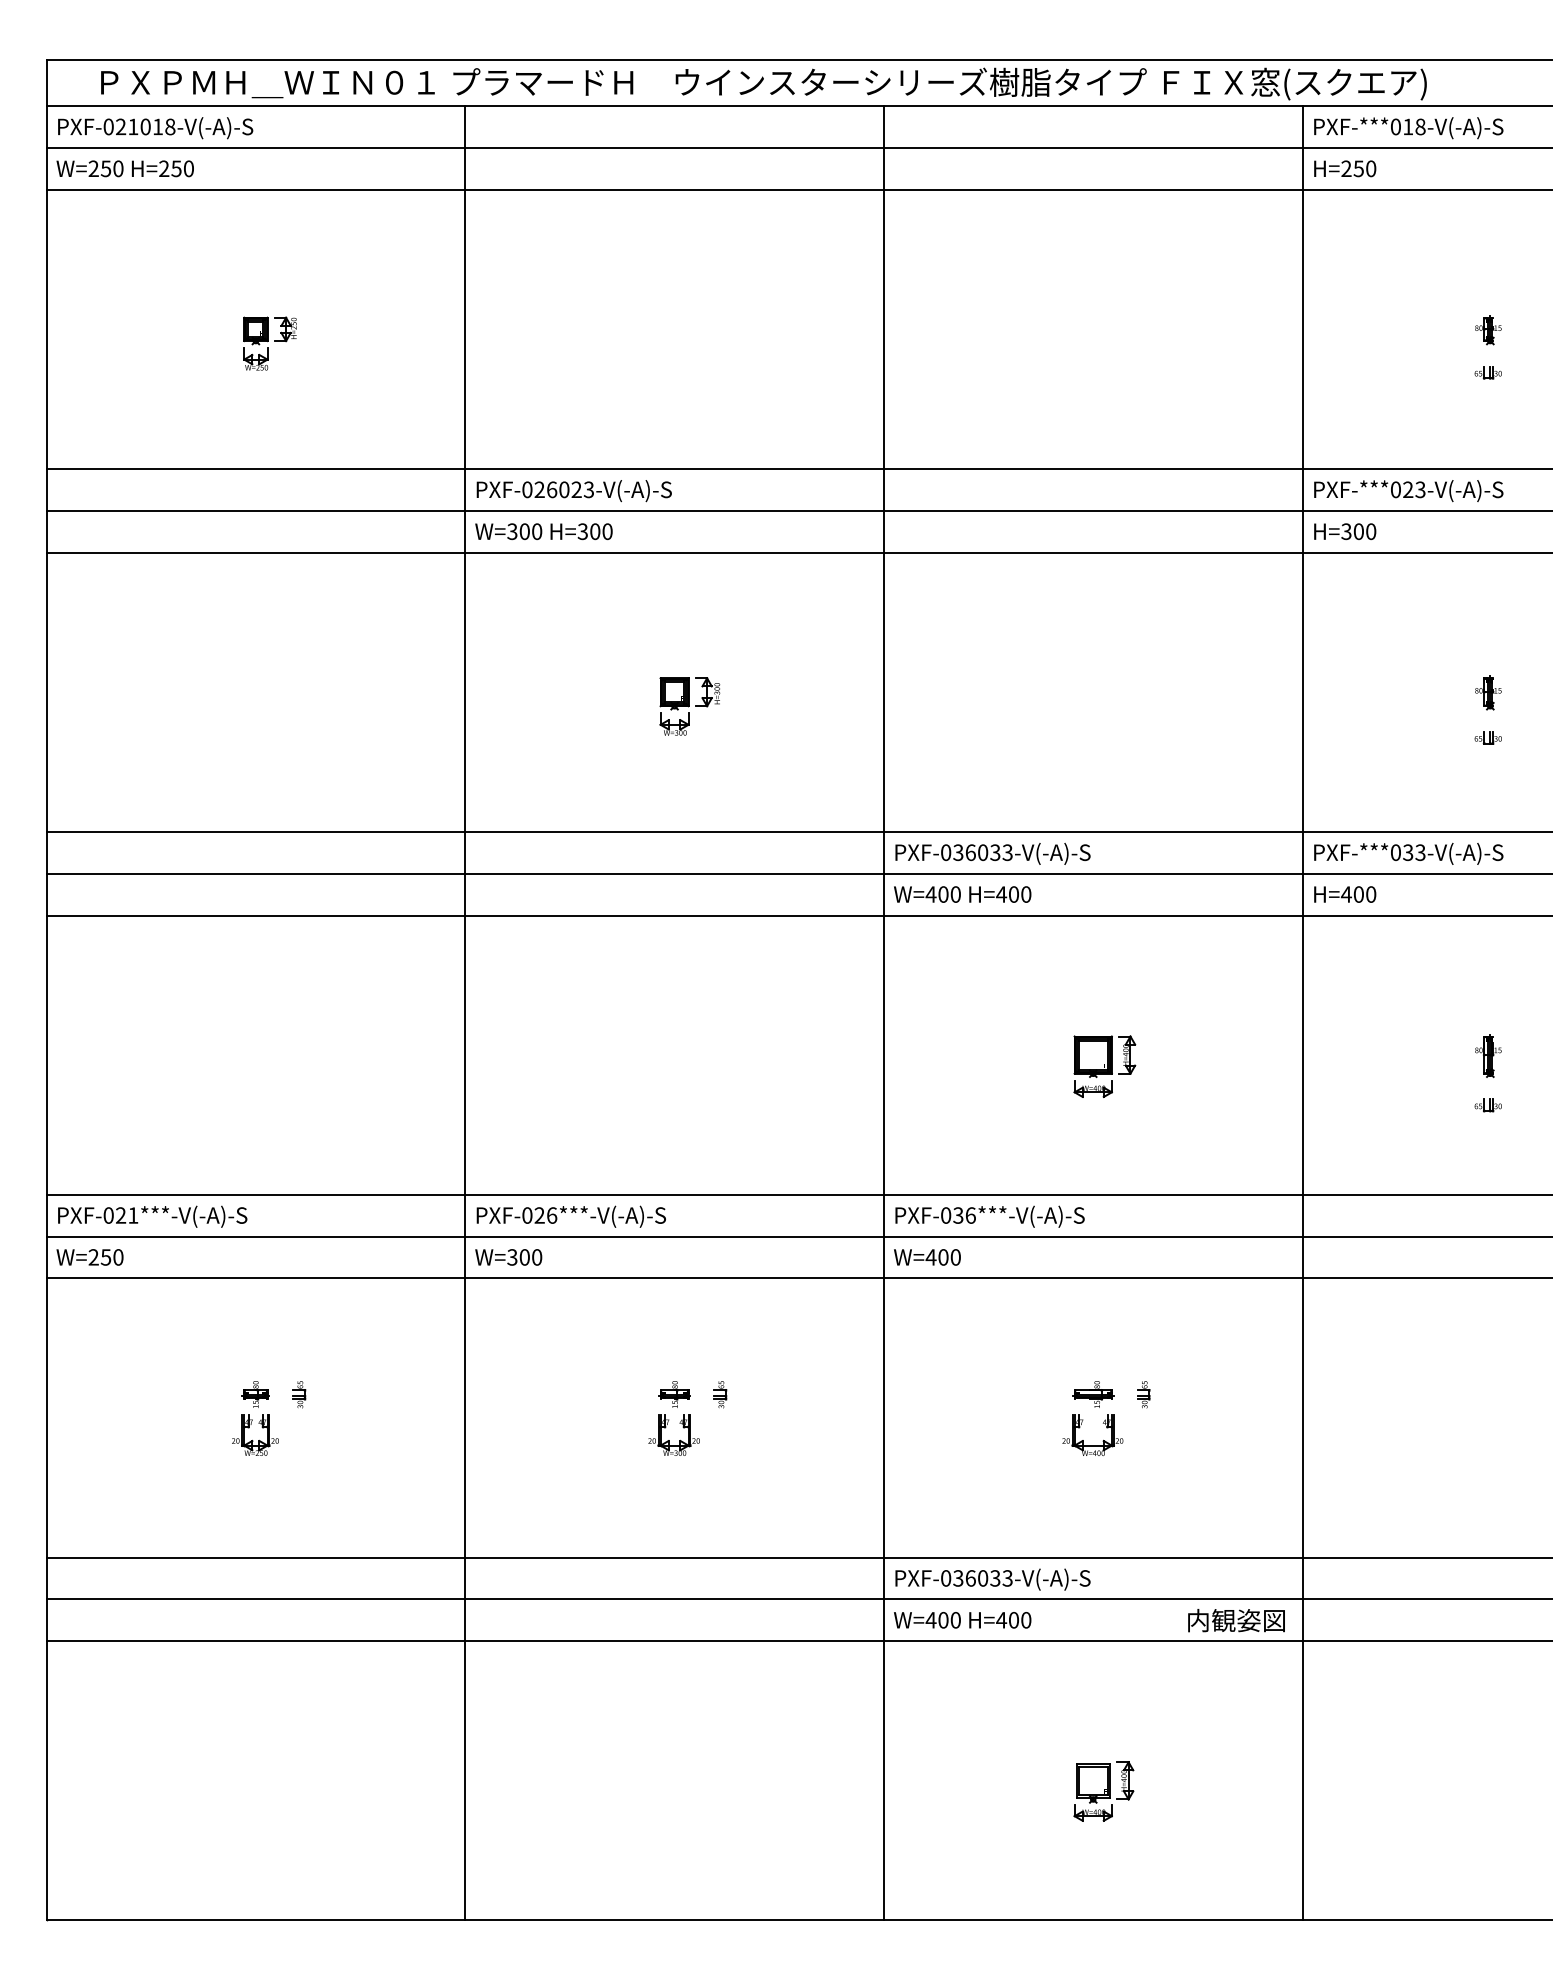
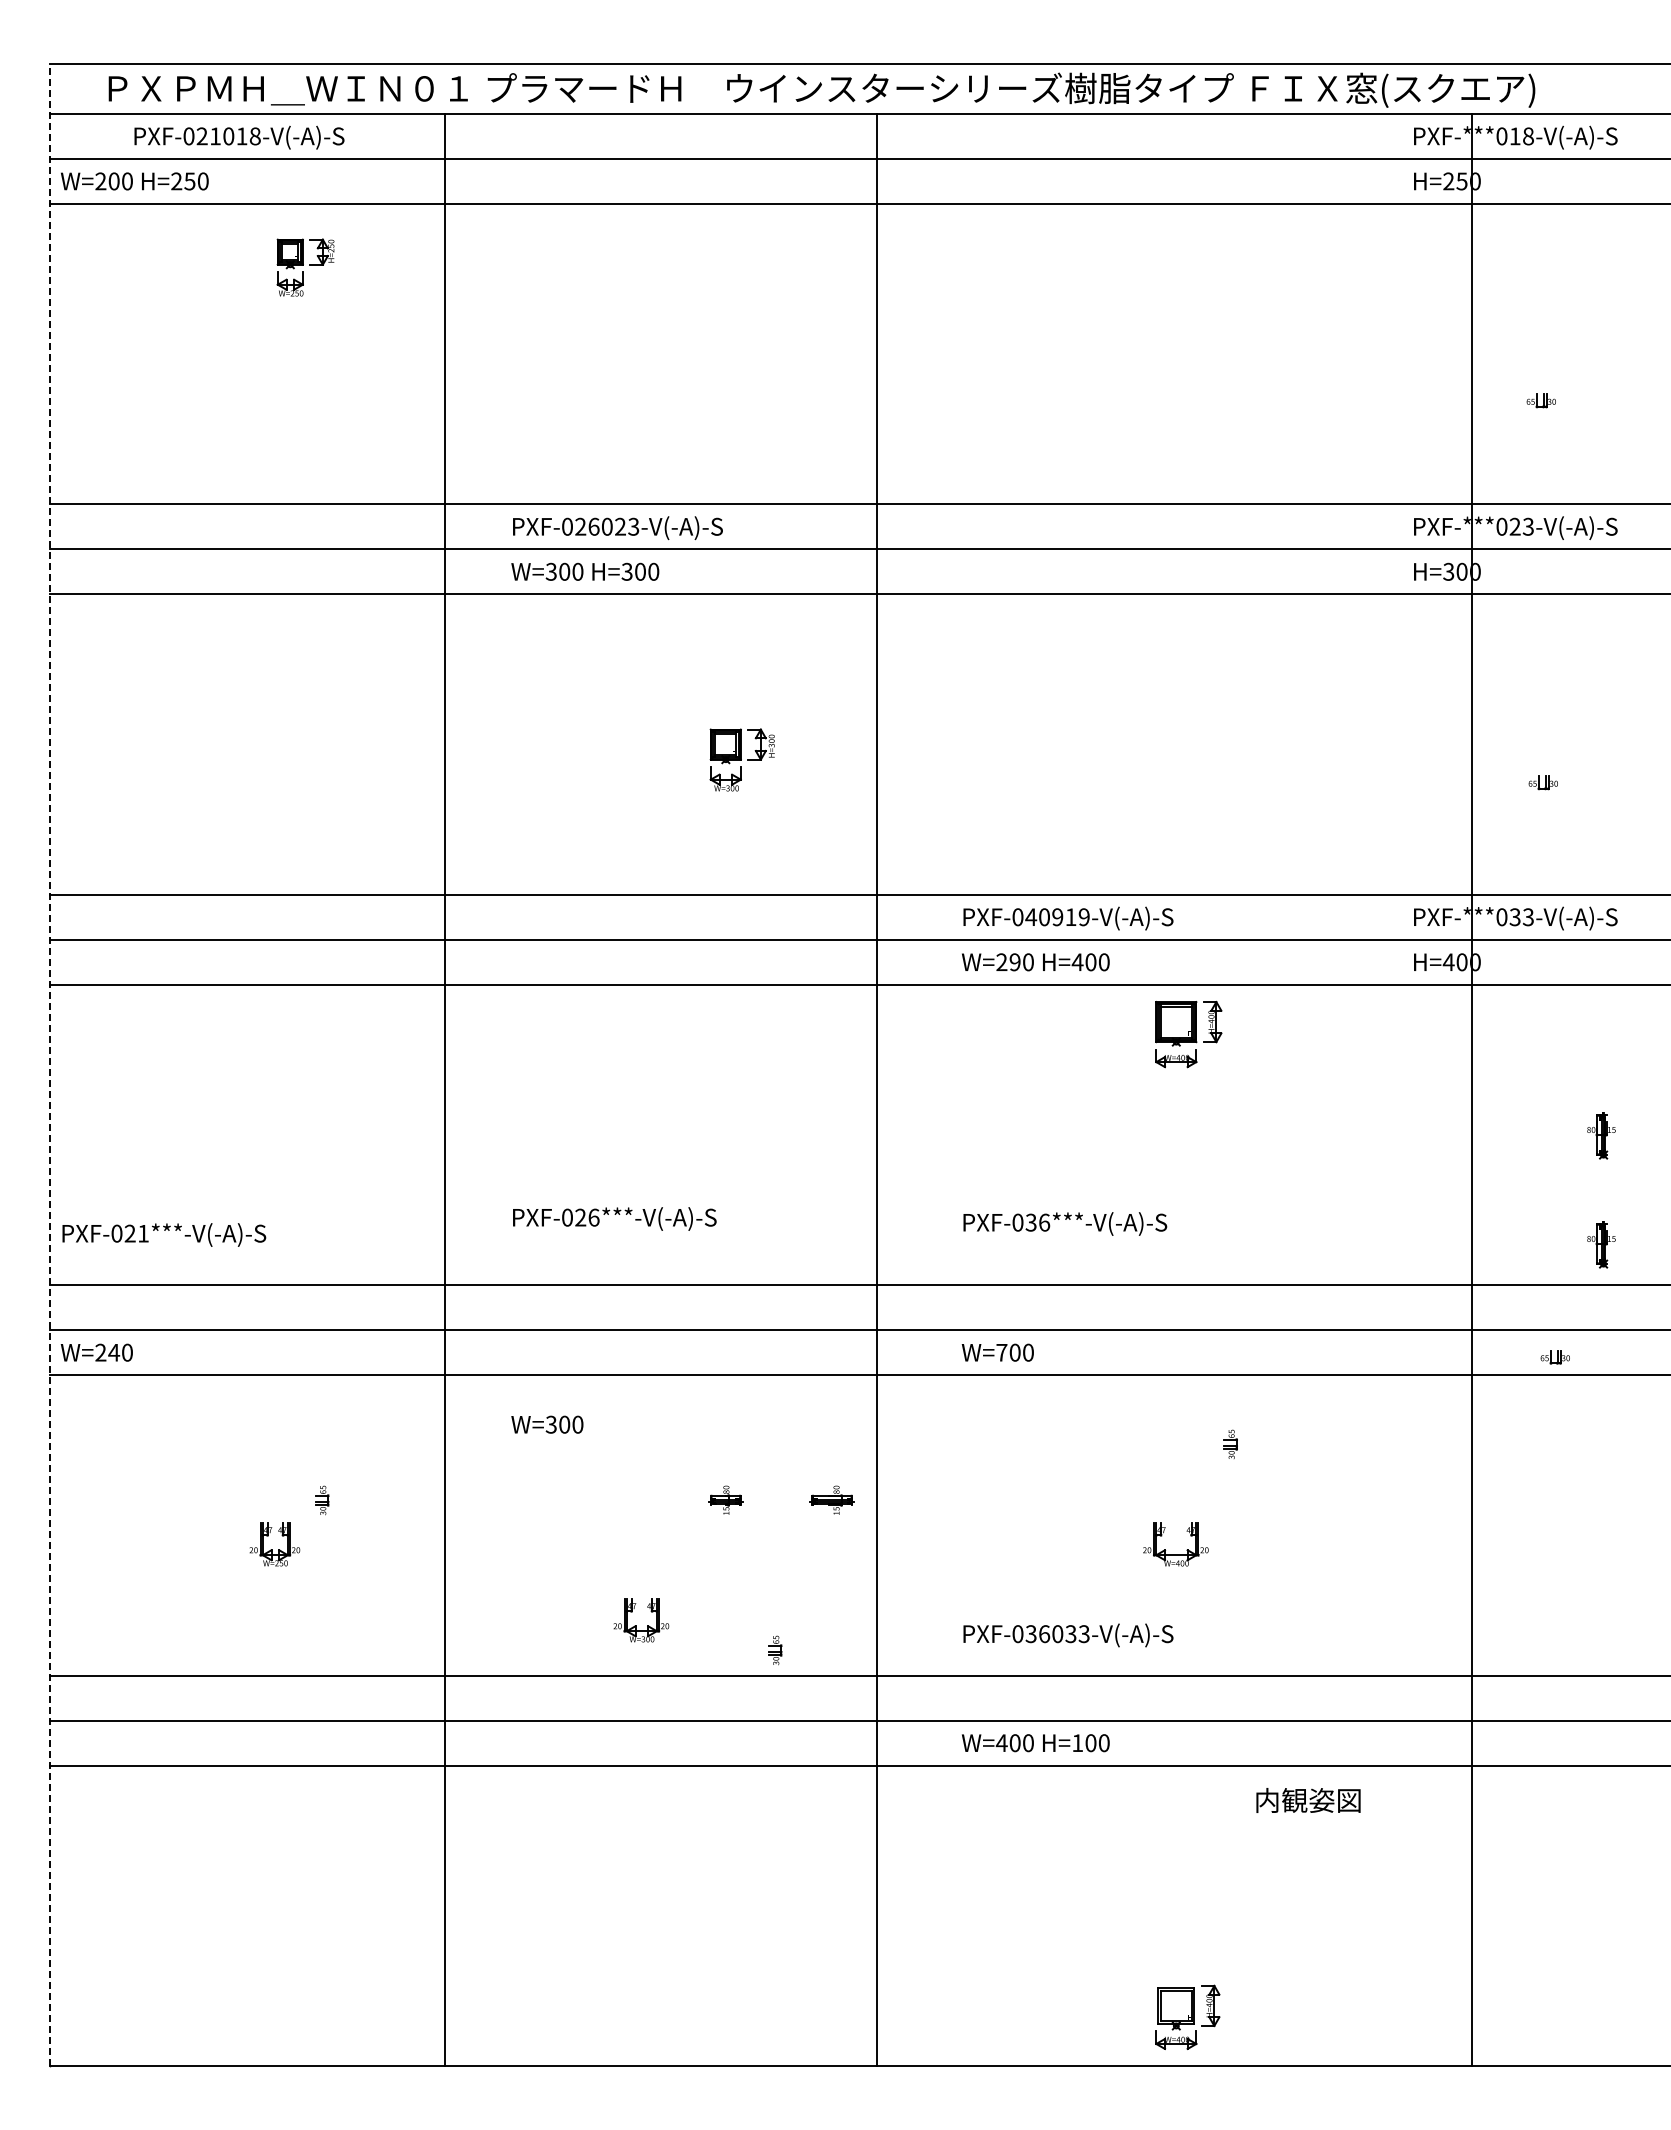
text: (155, 127) -> (239, 137), moved
text: (105, 168) -> (113, 181), W=250 -> W=200
part: (1488, 330) -> (1601, 355), removed
part: (269, 343) -> (305, 267), moved
part: (1487, 372) -> (1540, 400), moved
part: (1488, 693) -> (1601, 745), removed
part: (1487, 737) -> (1542, 782), moved
text: (982, 852) -> (1057, 917), PXF-036033-V(-A)-S -> PXF-040919-V(-A)-S
text: (936, 894) -> (1007, 962), W=400 -> W=290
line: (46, 989) -> (50, 1064), solid -> dashed
line: (465, 1012) -> (444, 1089), moved
line: (884, 1012) -> (877, 1089), moved
line: (1302, 1012) -> (1471, 1089), moved
part: (1104, 1066) -> (1188, 1034), moved
part: (1487, 1105) -> (1554, 1357), moved
part: (1488, 1156) -> (1601, 1244), added
text: (152, 1216) -> (164, 1234), moved
text: (571, 1216) -> (614, 1218), moved
text: (990, 1216) -> (1065, 1223), moved
text: (106, 1257) -> (114, 1352), W=250 -> W=240
text: (508, 1257) -> (547, 1424), moved
text: (930, 1257) -> (1001, 1352), W=400 -> W=700
part: (256, 1393) -> (275, 1499), removed
part: (1092, 1393) -> (831, 1499), moved
part: (1143, 1393) -> (1230, 1443), moved
part: (720, 1394) -> (775, 1650), moved
part: (669, 1440) -> (636, 1625), moved
text: (993, 1579) -> (1068, 1635), moved
text: (1001, 1619) -> (1077, 1742), H=400 -> H=100
text: (1236, 1620) -> (1308, 1800), moved
part: (1103, 1790) -> (1187, 2016), moved

